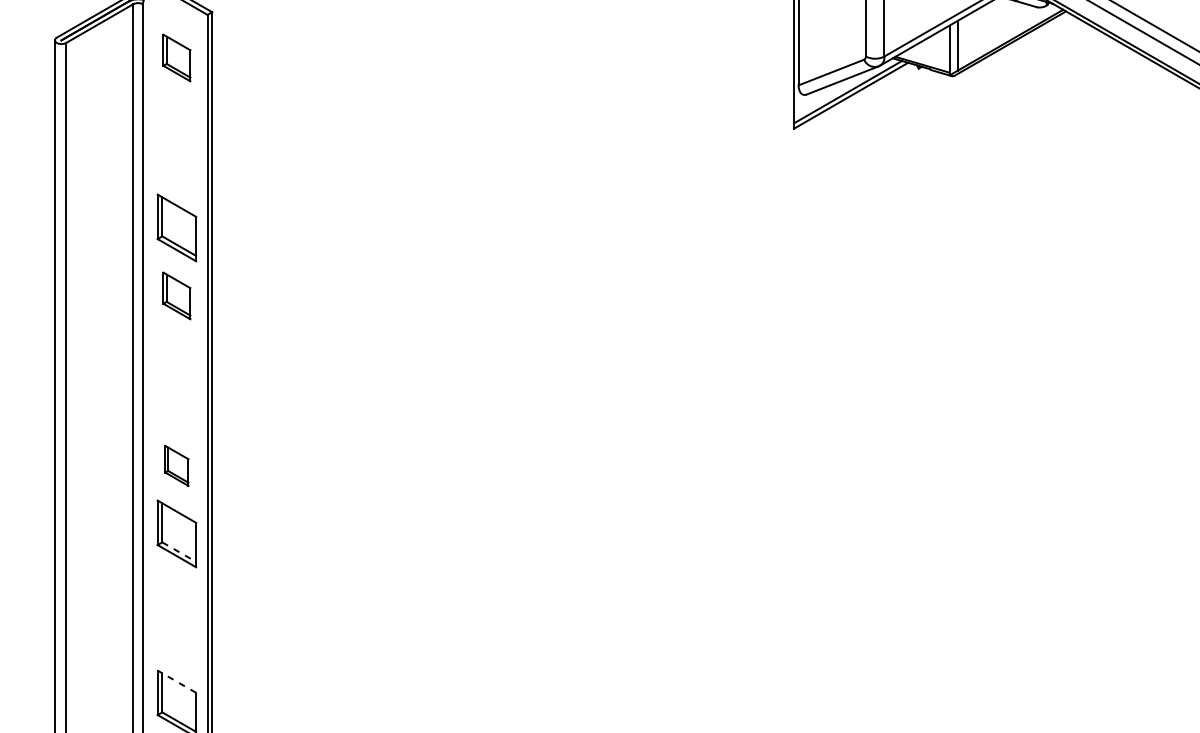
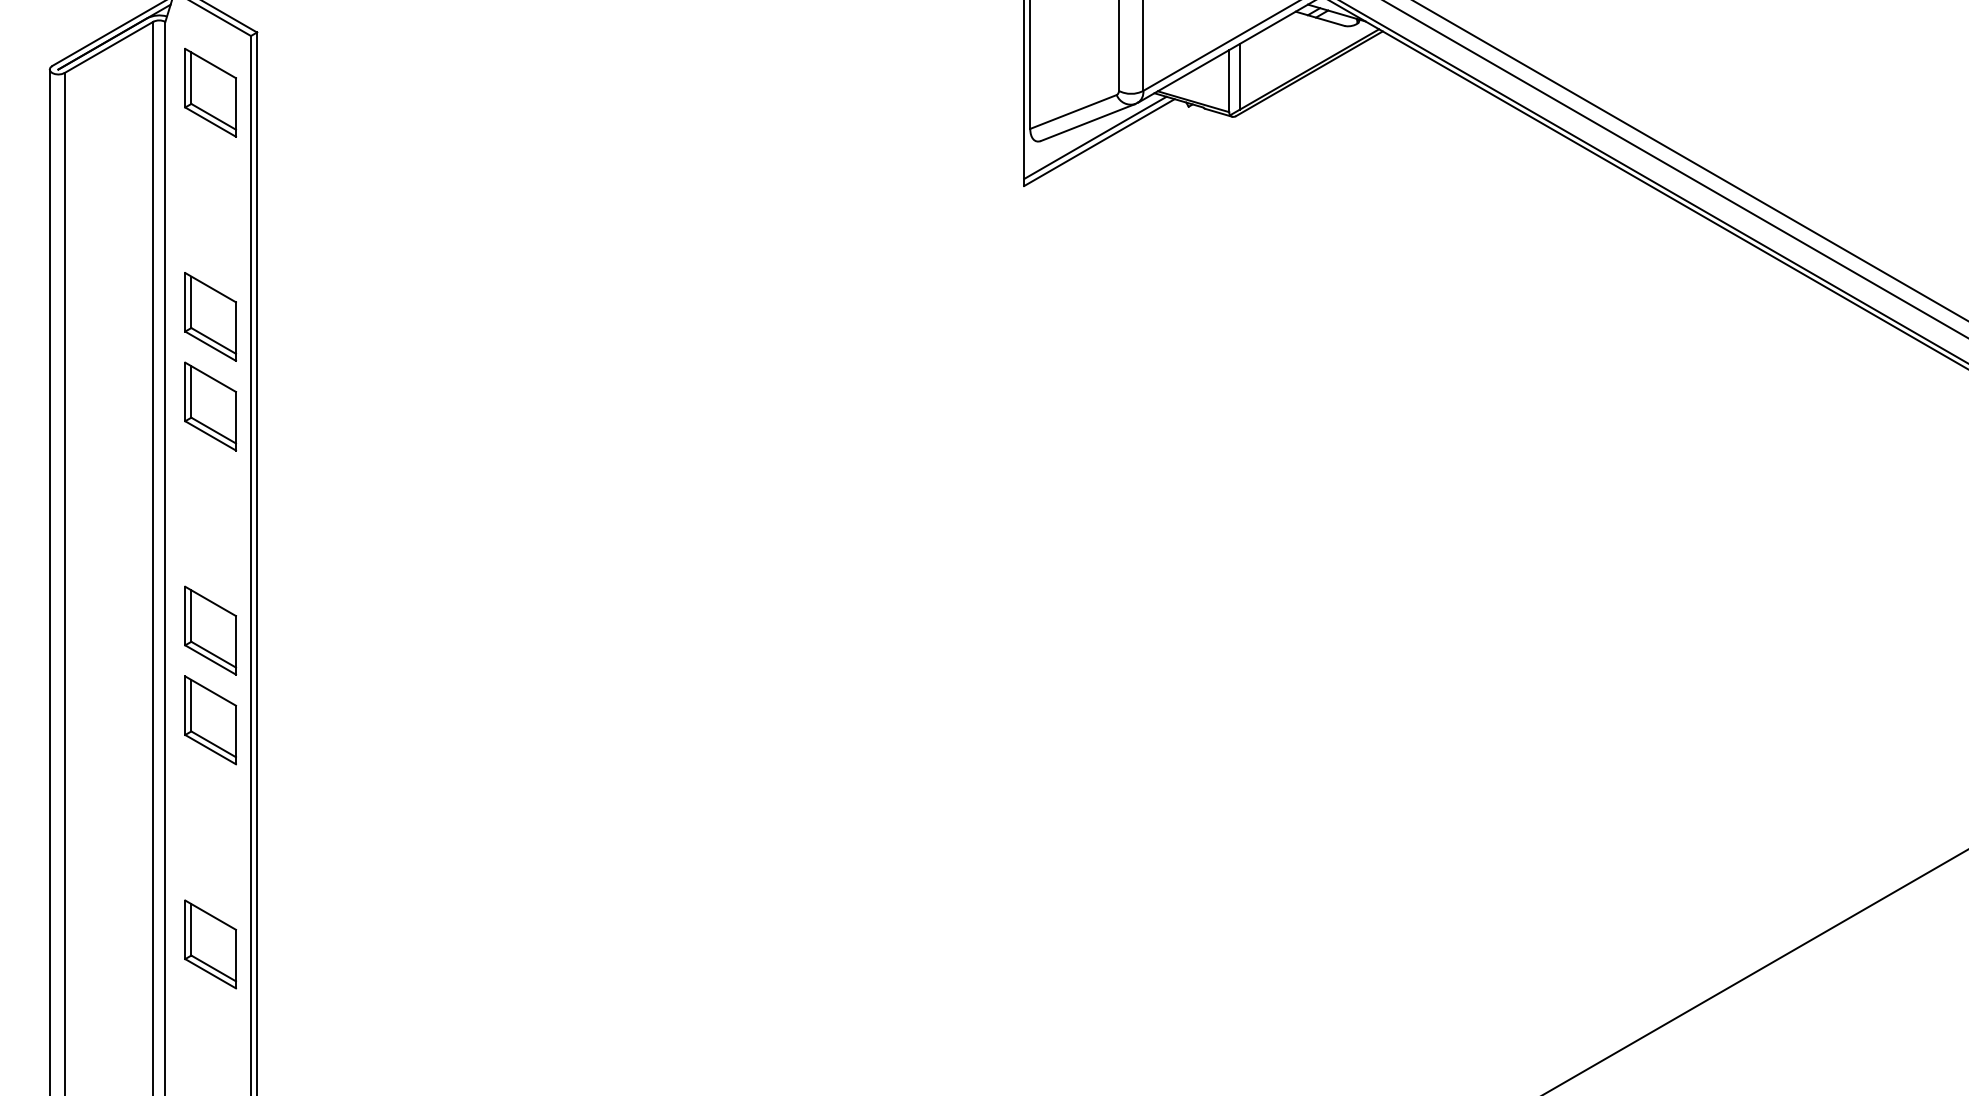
part: (176, 57) -> (210, 92), size x1.43
part: (176, 295) -> (210, 406), size x1.43
part: (176, 465) -> (210, 630), size x1.67
line: (179, 552) -> (213, 744), dashed -> solid
line: (176, 681) -> (210, 914), dashed -> solid

